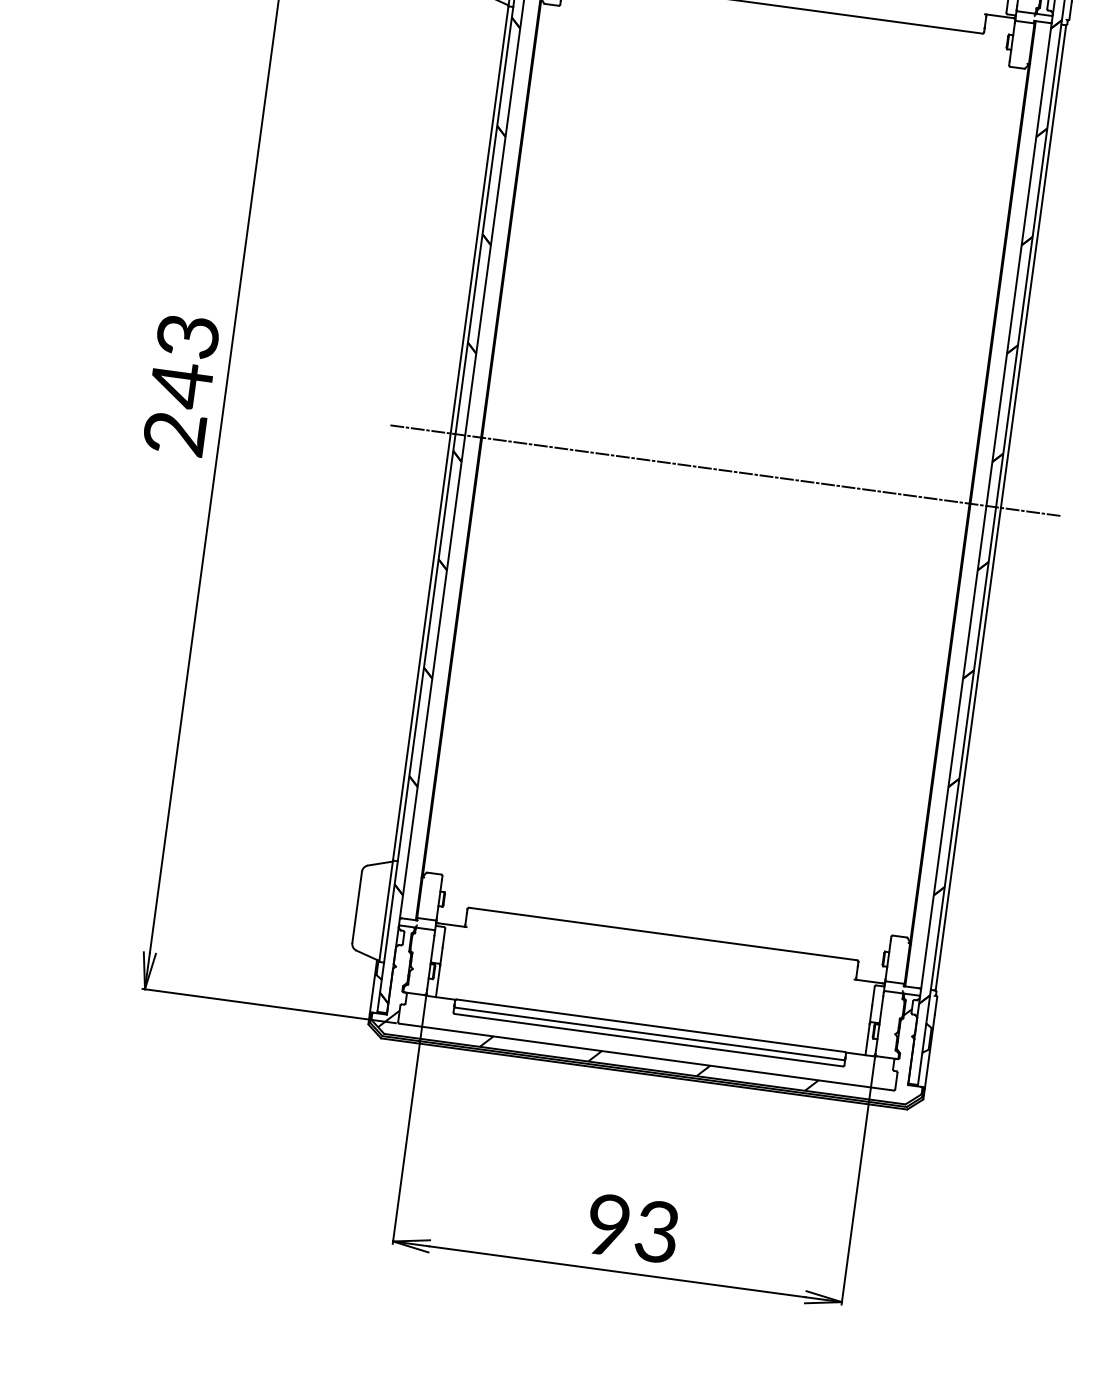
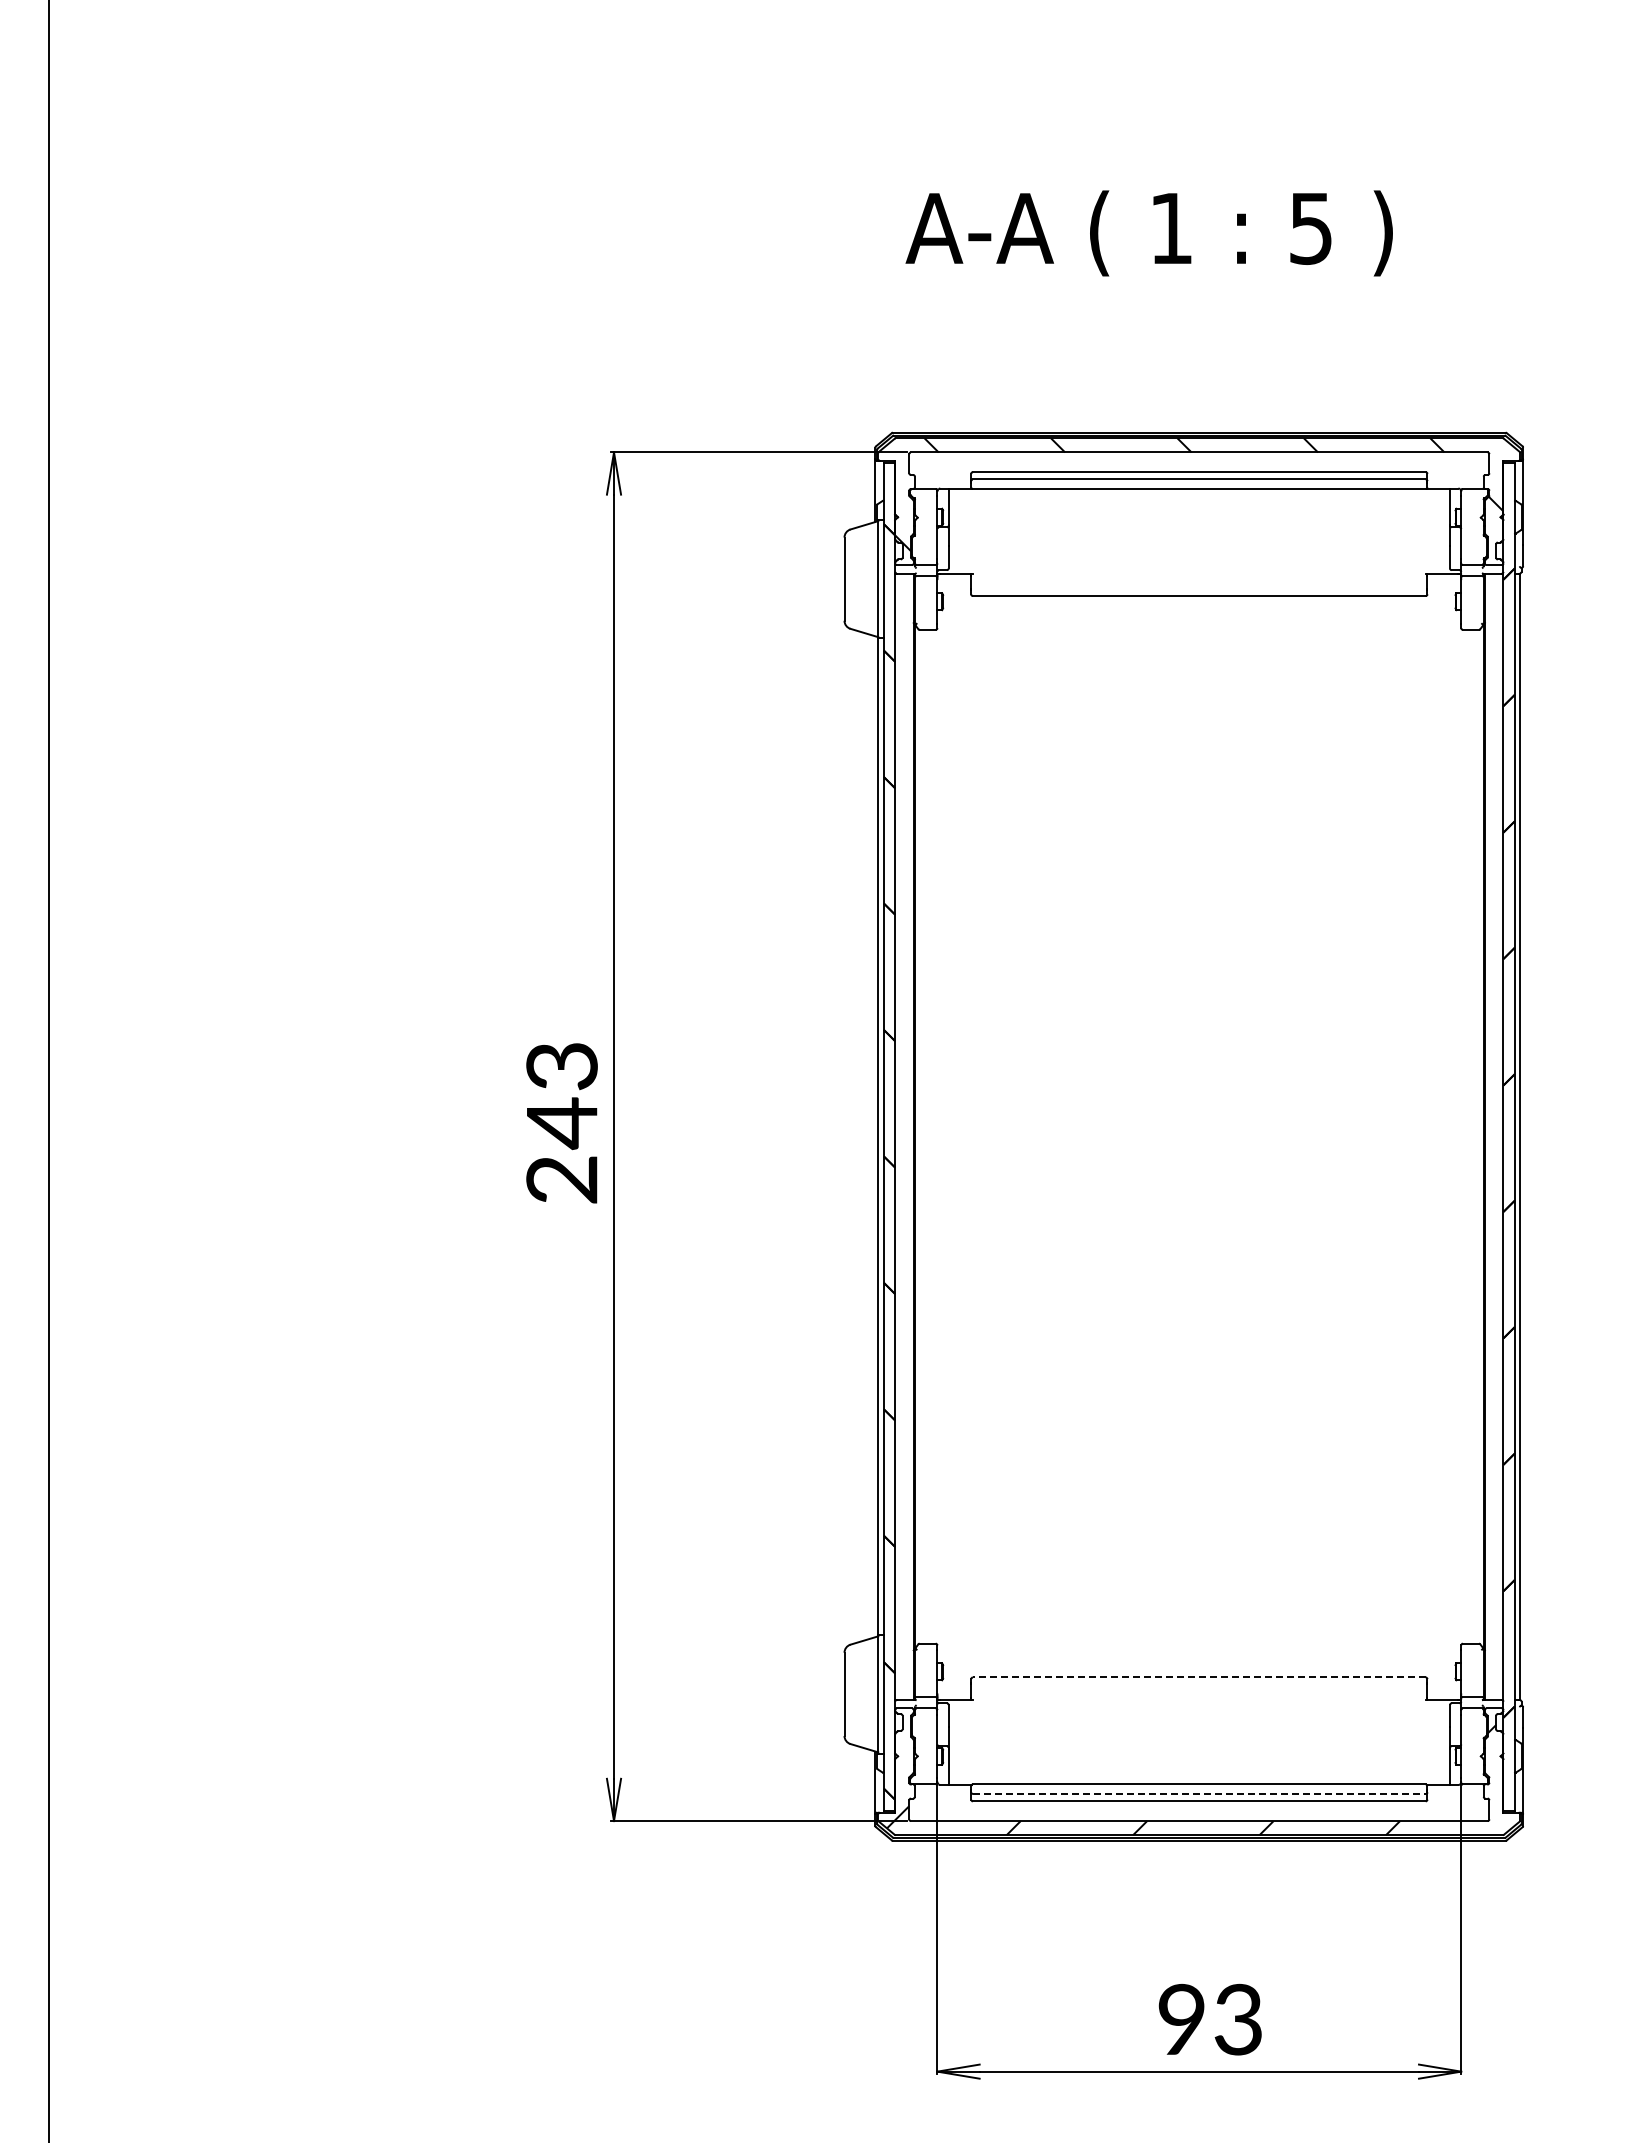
line: (725, 470) -> (1198, 1136), removed
line: (662, 933) -> (1198, 1677), solid -> dashed
line: (649, 1034) -> (1199, 1794), solid -> dashed

